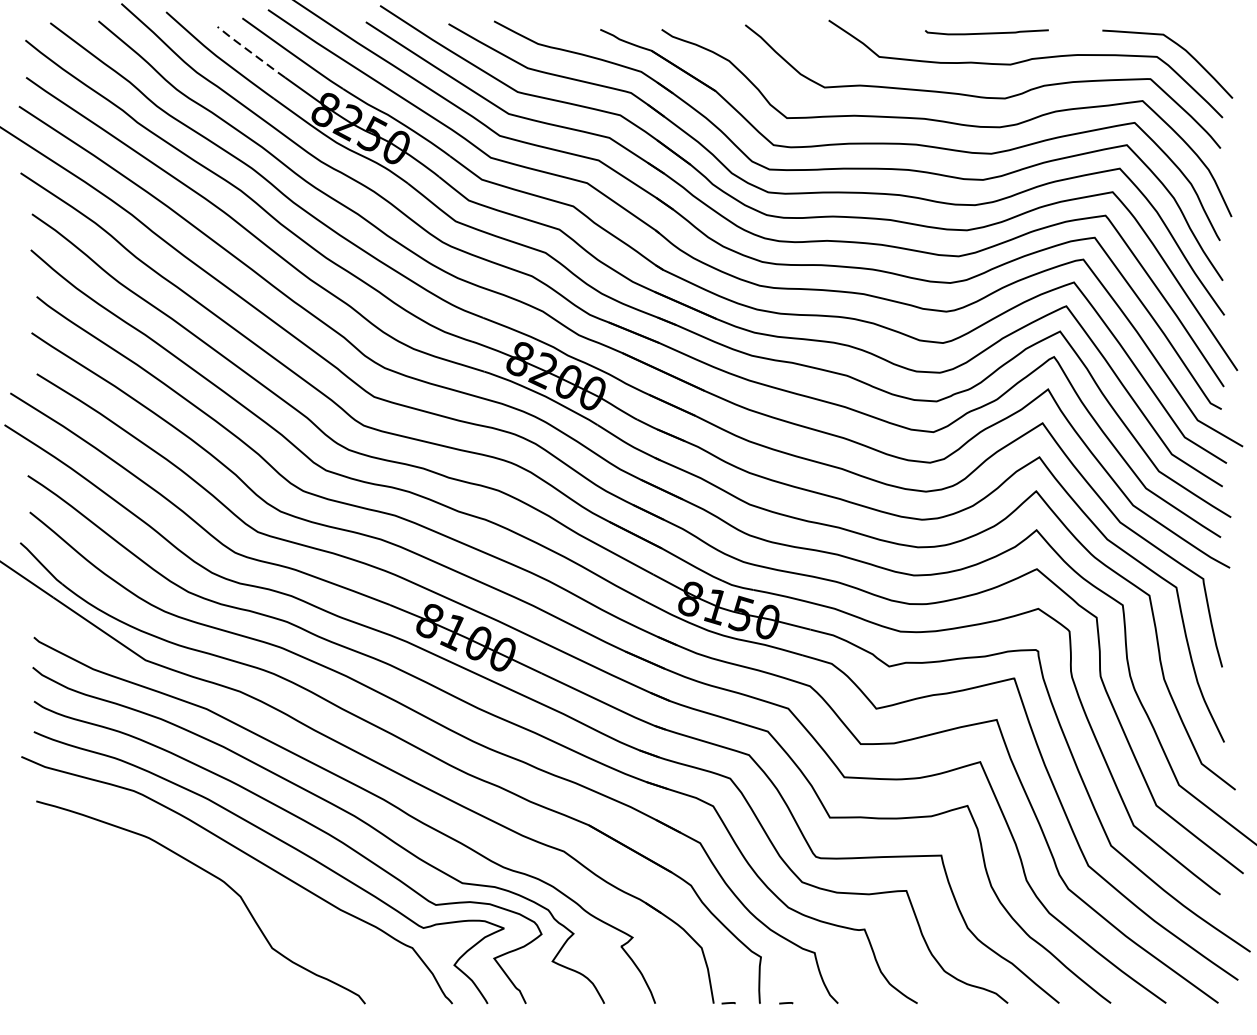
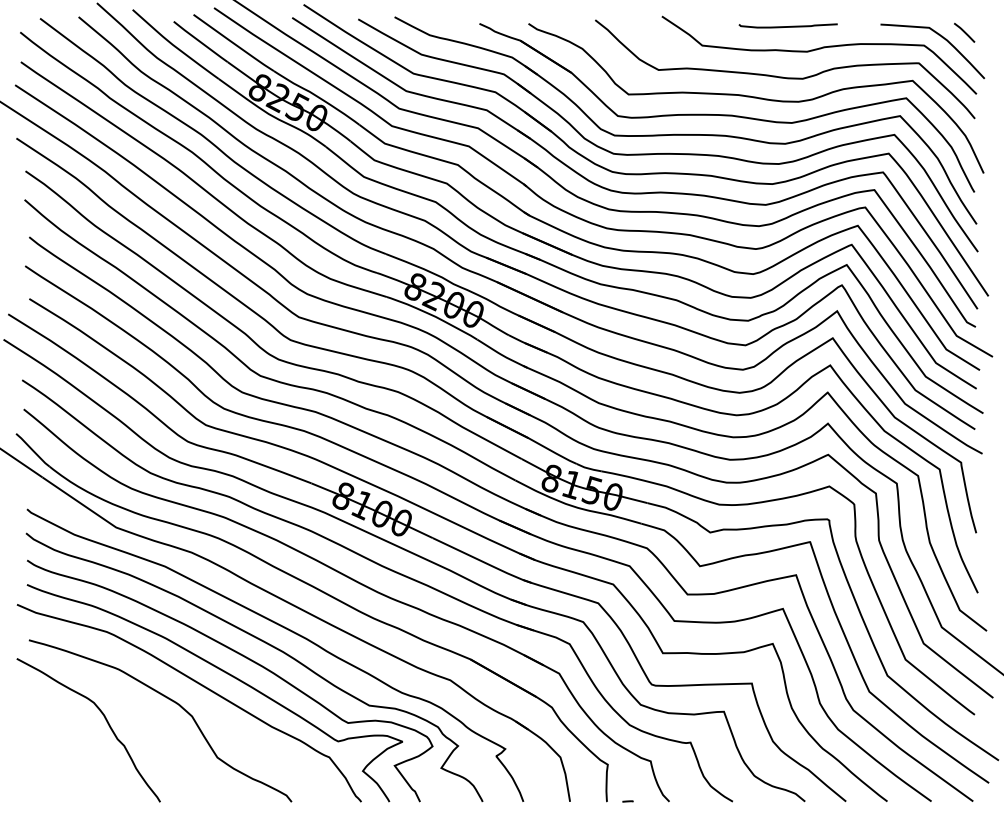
line: (1207, 40) -> (964, 32), added
line: (249, 51) -> (199, 41), dashed -> solid
curve: (133, 904) -> (106, 722), added
line: (728, 1003) -> (581, 801), removed

